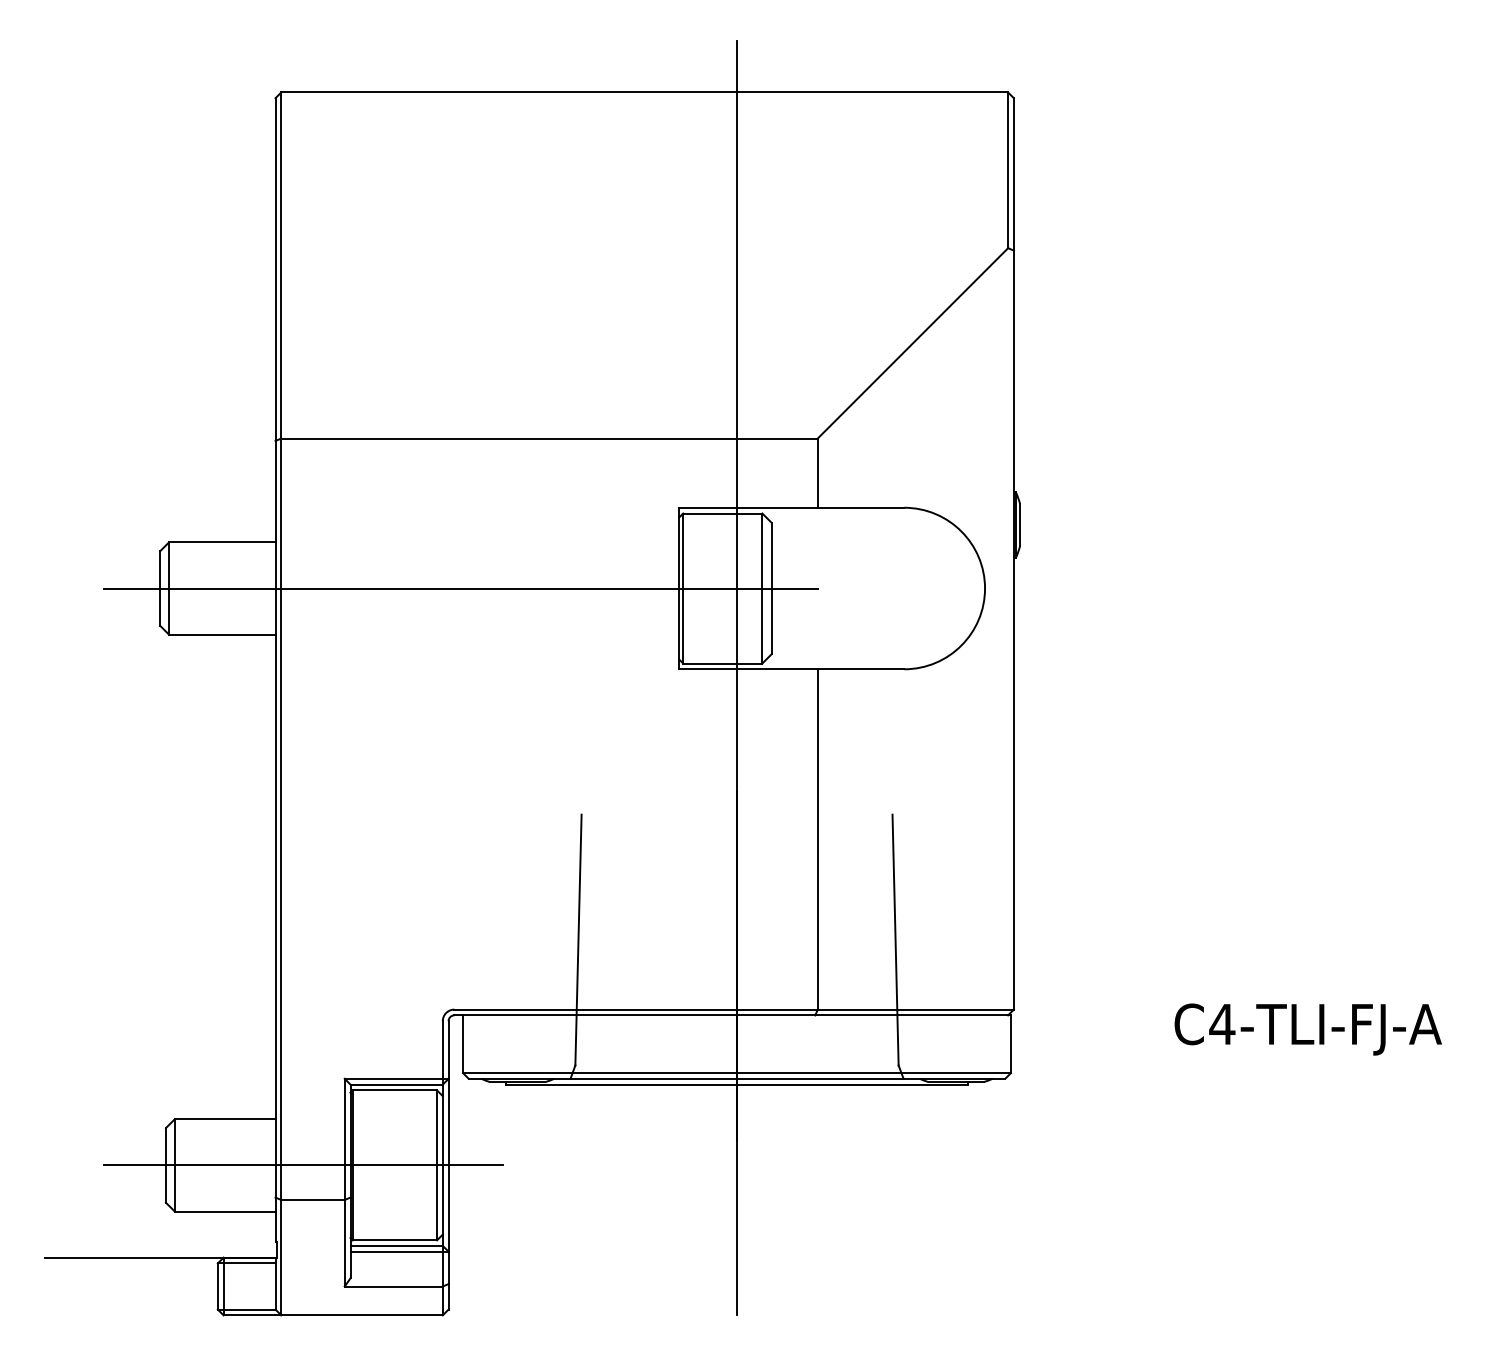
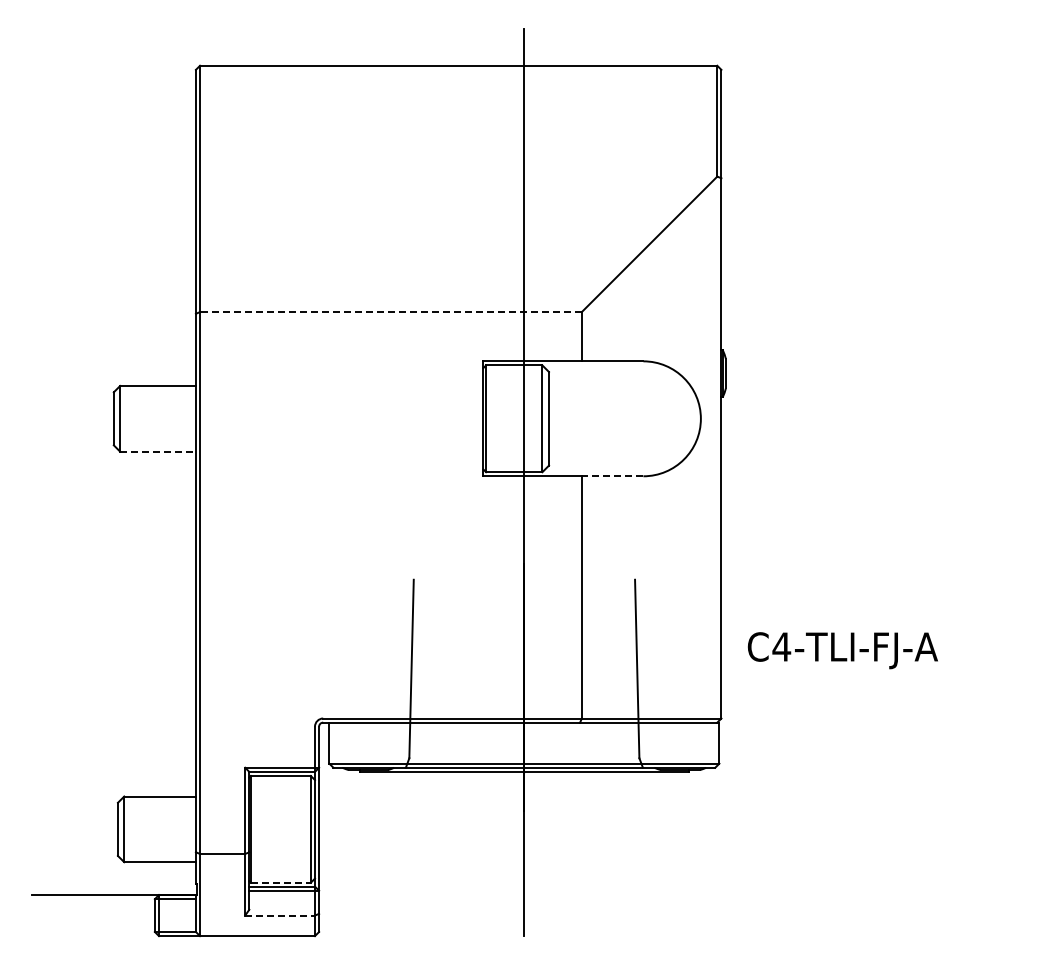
line: (548, 439) -> (390, 312), solid -> dashed
line: (460, 588) -> (327, 418), removed
line: (222, 634) -> (158, 451), solid -> dashed
line: (860, 669) -> (612, 476), solid -> dashed
text: (1307, 1029) -> (842, 650), moved
line: (303, 1165) -> (215, 829), removed
line: (394, 1240) -> (280, 882), solid -> dashed
line: (394, 1286) -> (280, 915), solid -> dashed

